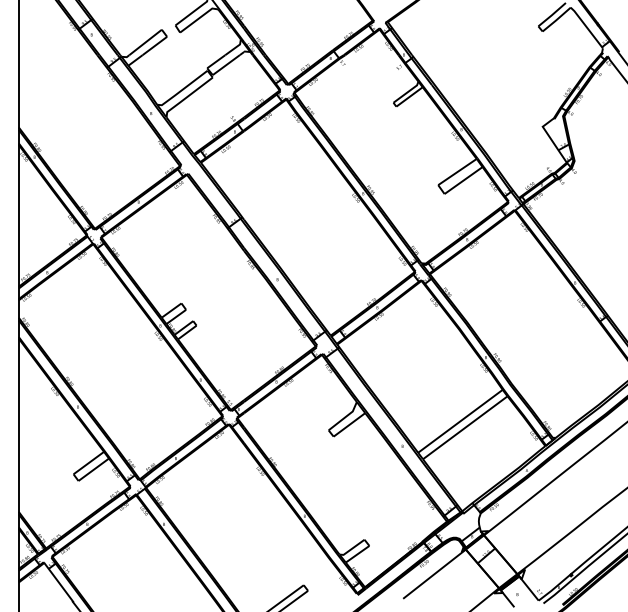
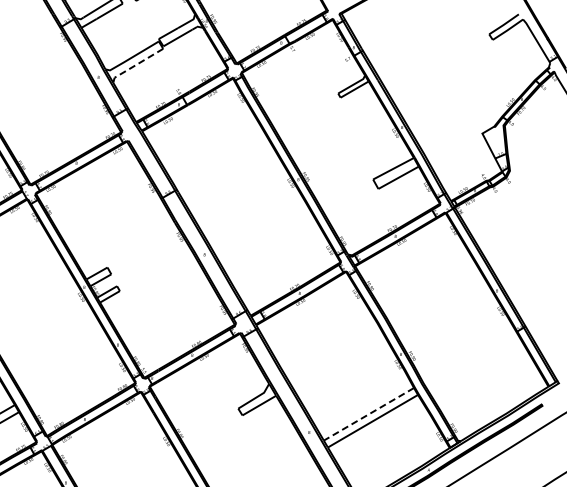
line: (186, 97) -> (135, 65), solid -> dashed
line: (459, 421) -> (367, 414), solid -> dashed

